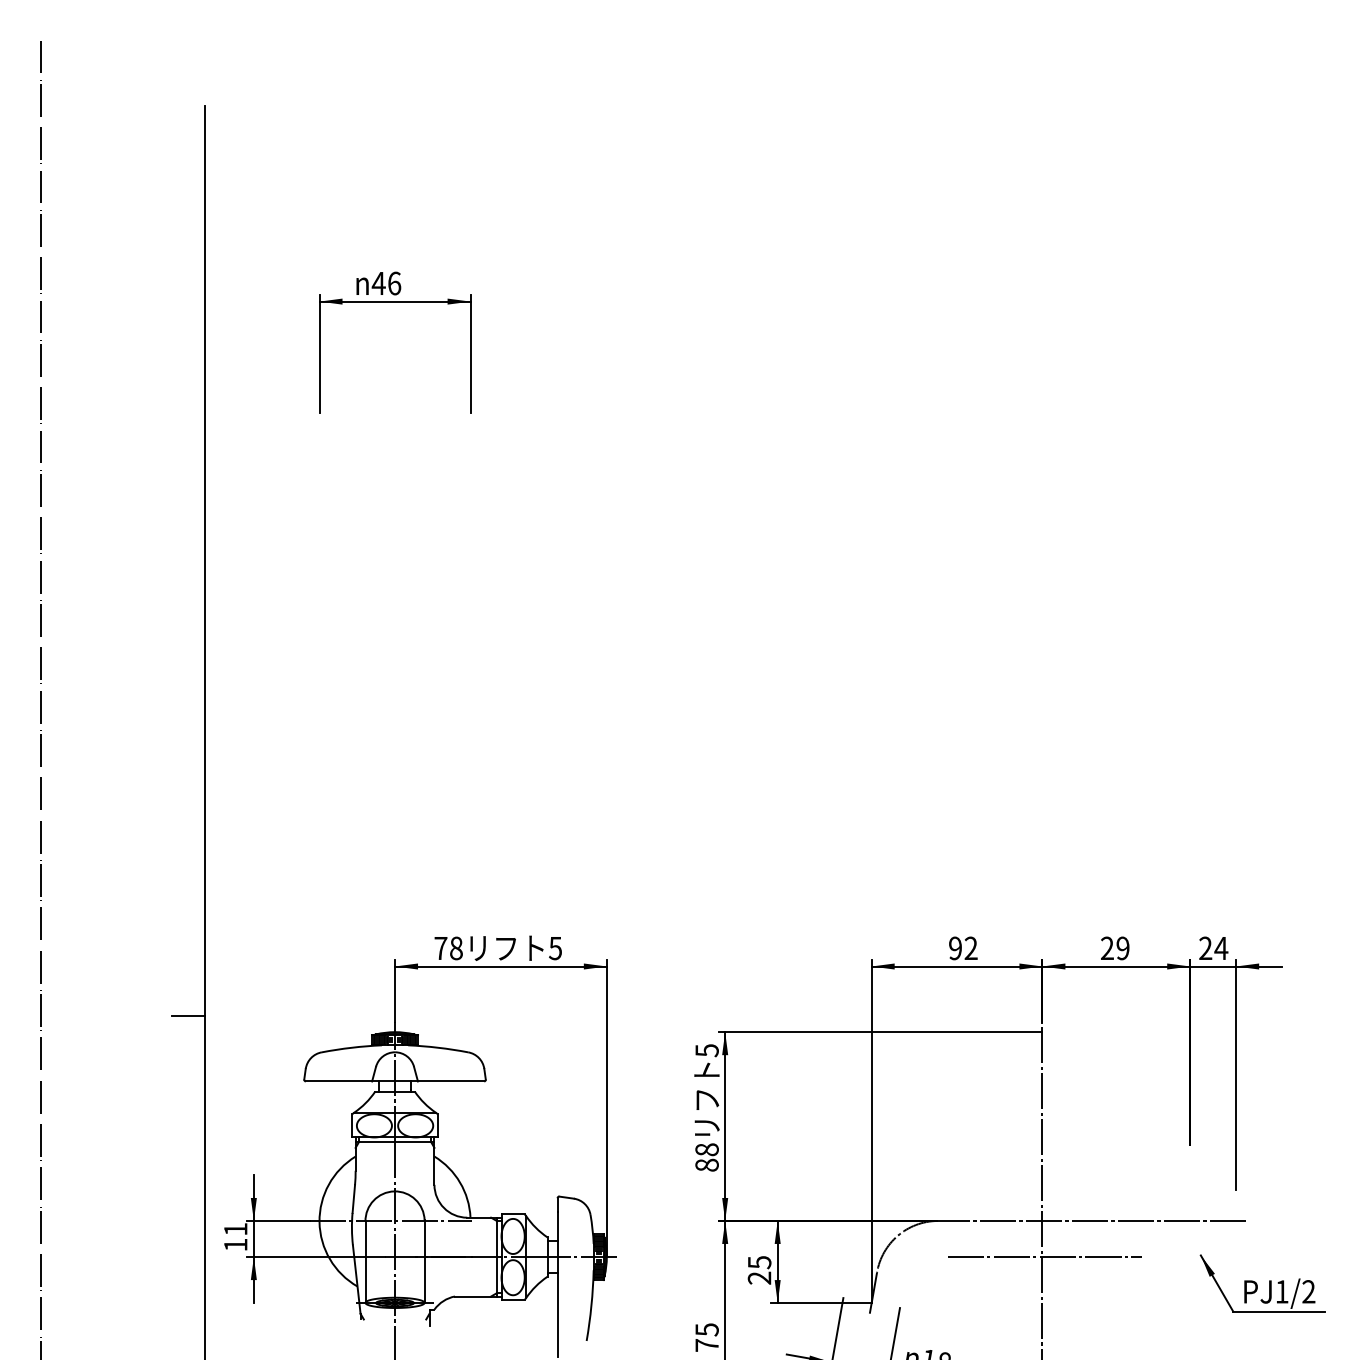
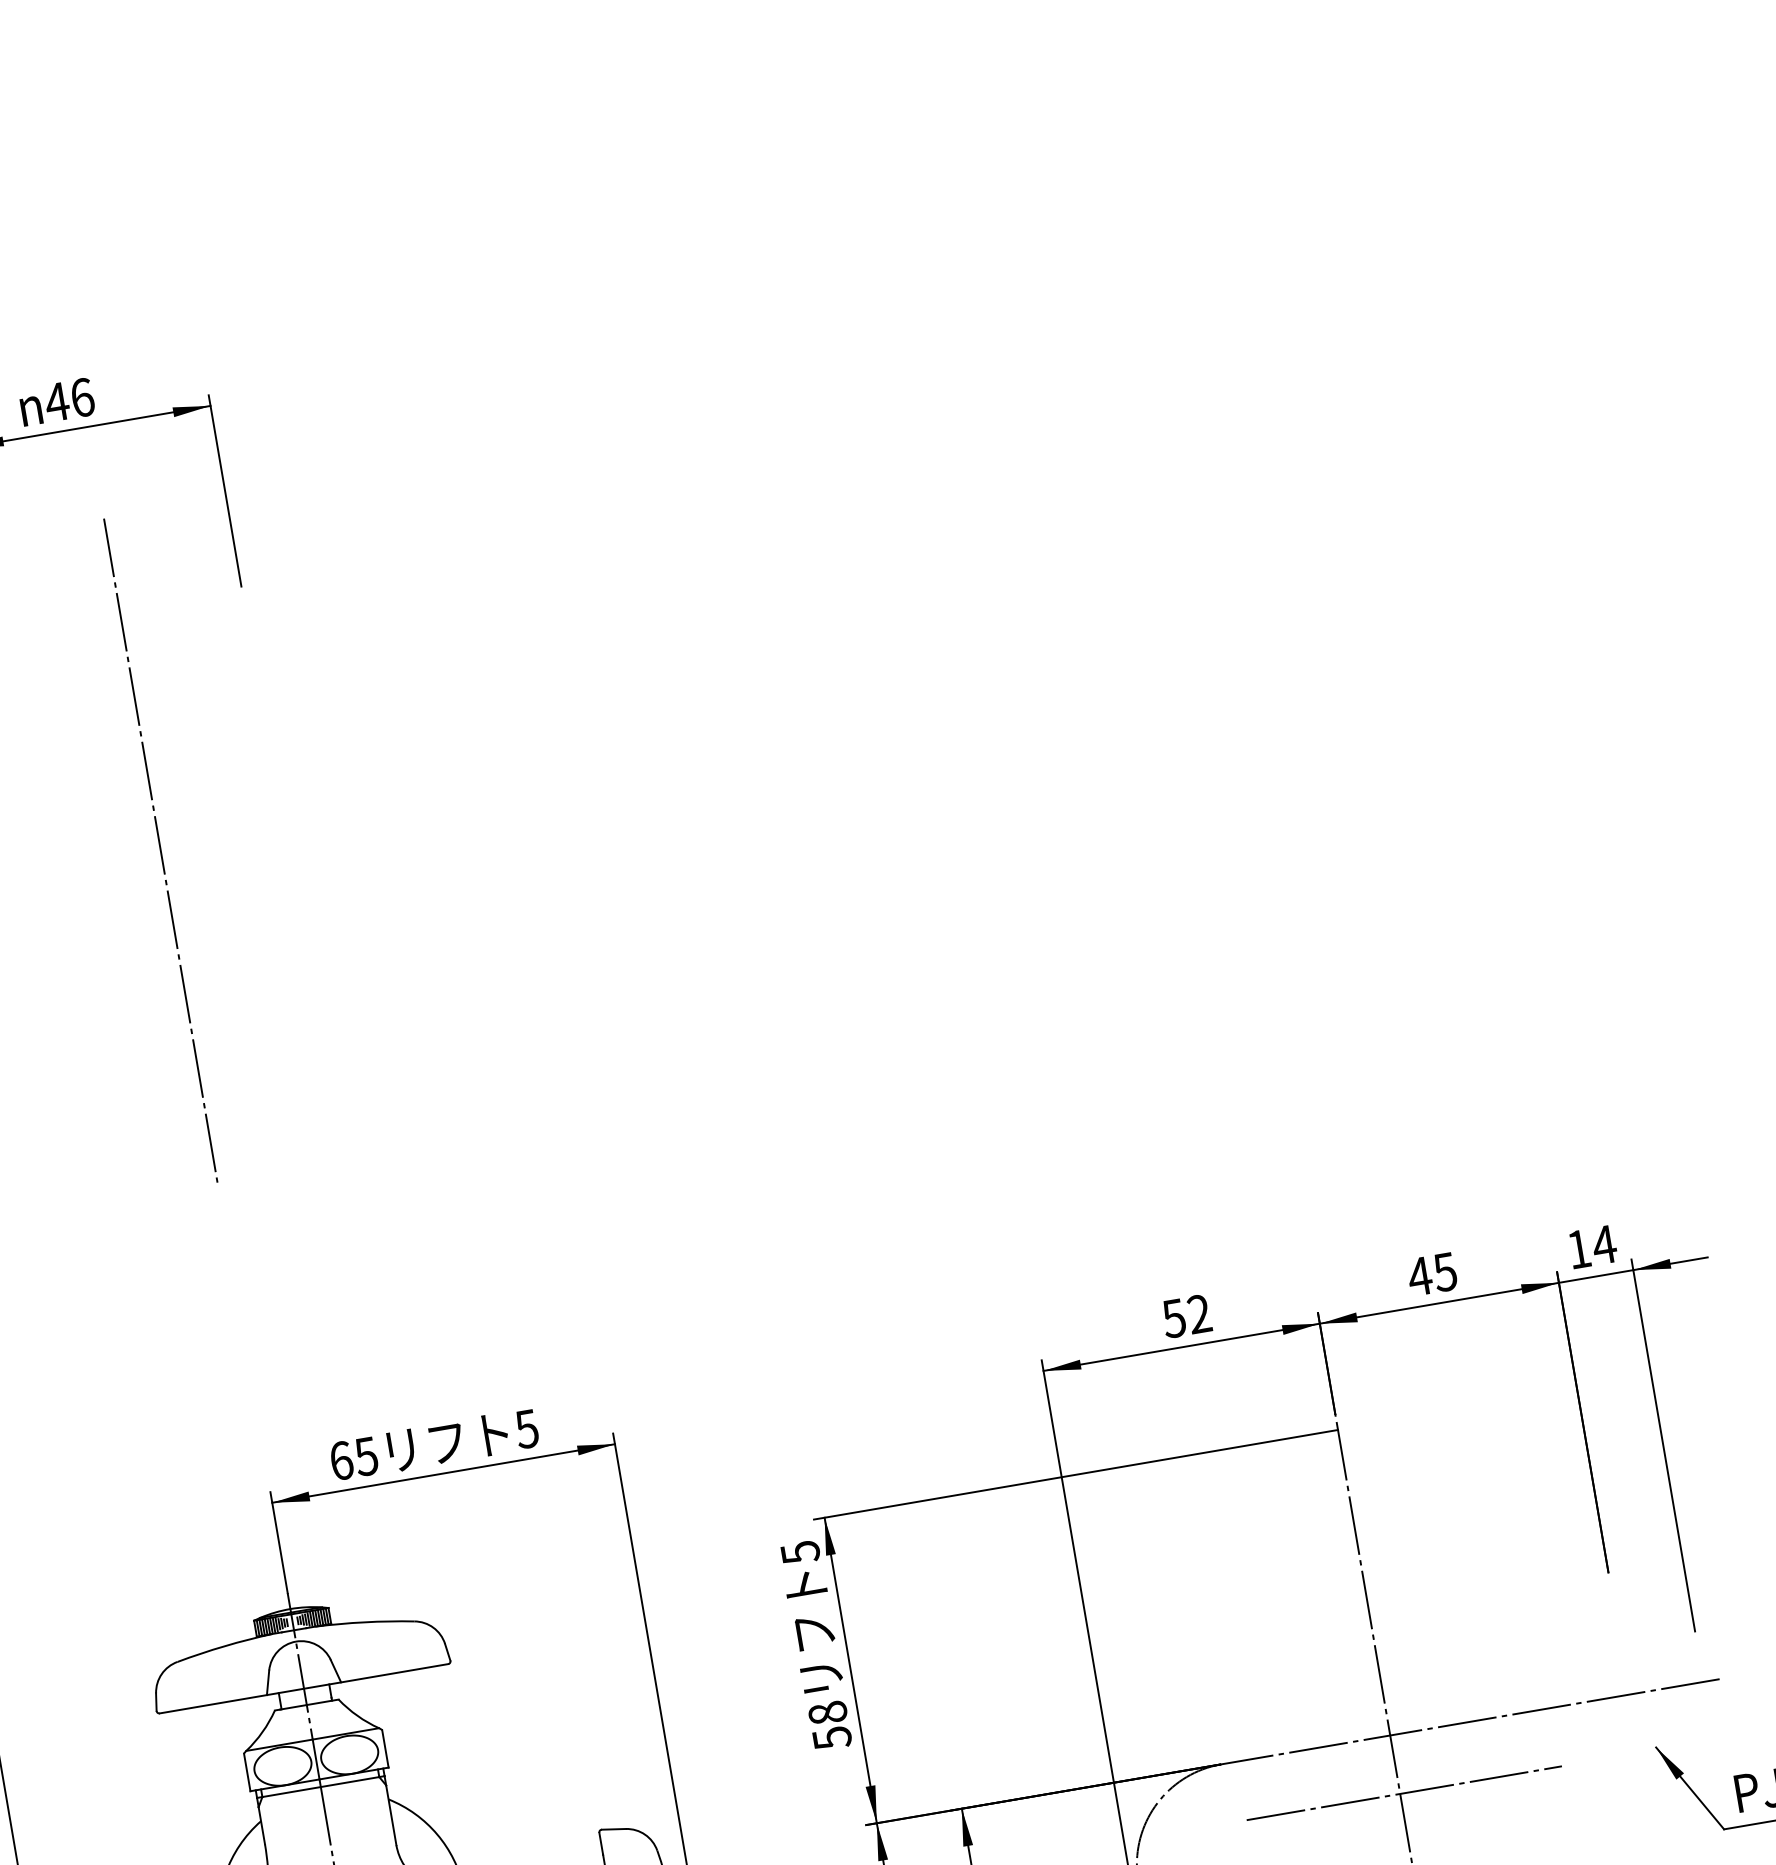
line: (394, 563) -> (159, 850), added
text: (1205, 947) -> (1578, 1247), 24 -> 14
text: (448, 948) -> (353, 1458), 78 -> 65
text: (954, 948) -> (1172, 1318), 92 -> 52
text: (1114, 948) -> (1431, 1274), 29 -> 45
text: (706, 1164) -> (831, 1737), 88 -> 58

